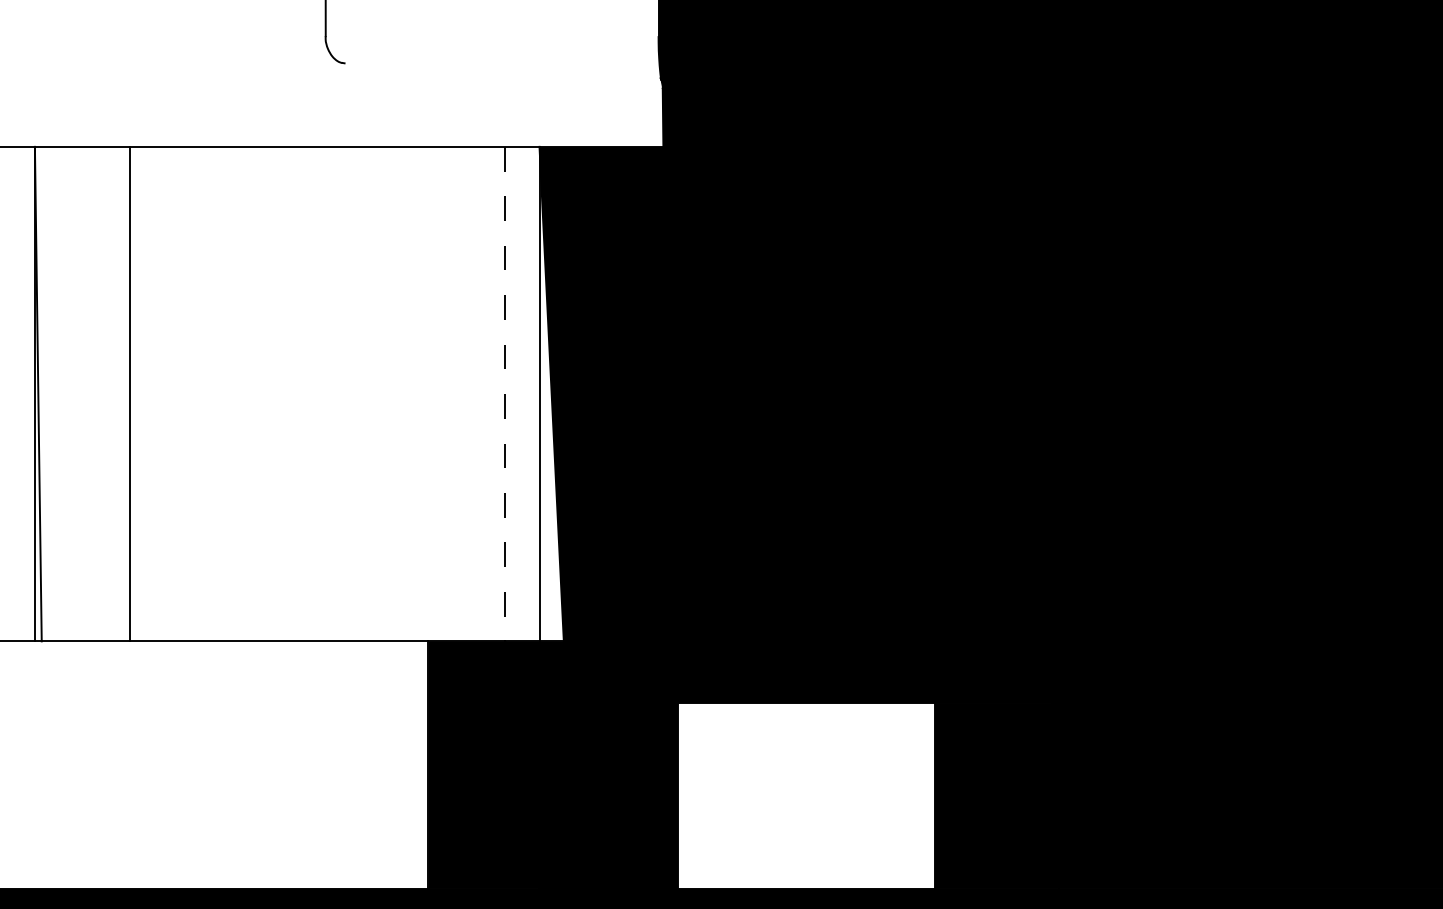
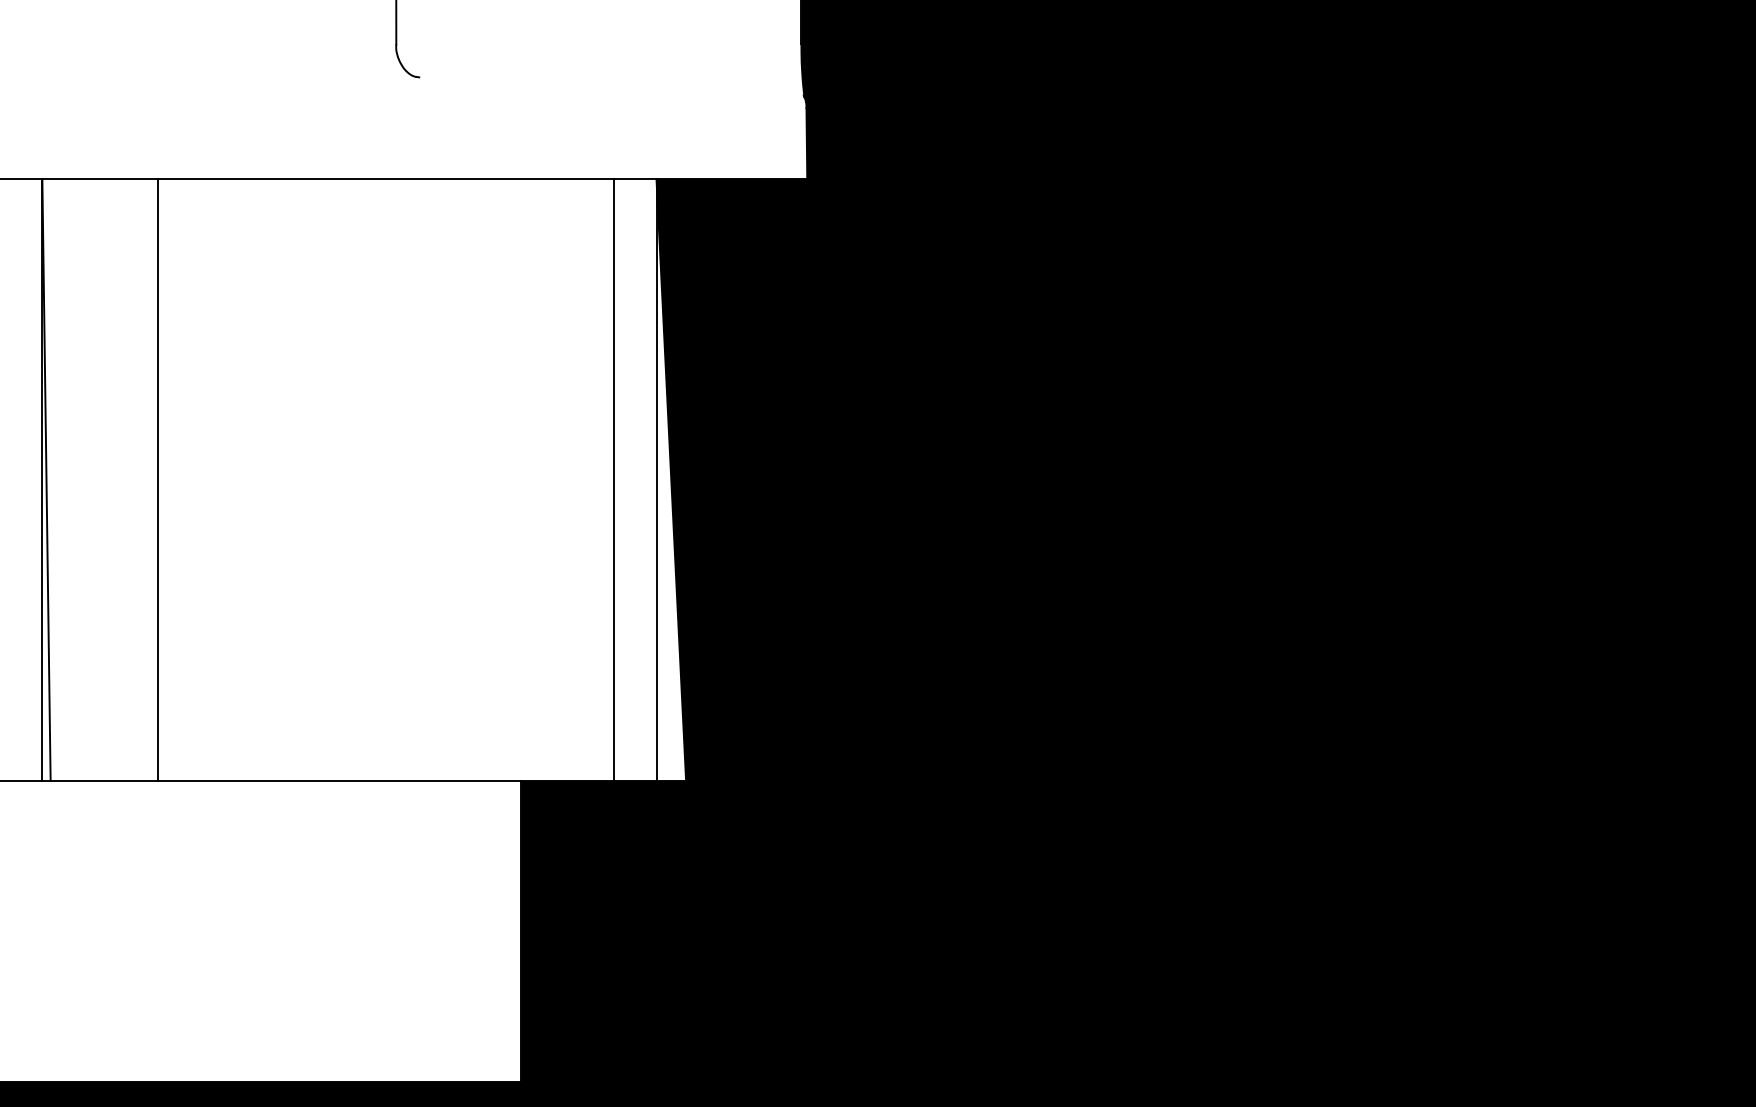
line: (504, 394) -> (613, 480), dashed -> solid
fill: (806, 795) -> (981, 968), added

